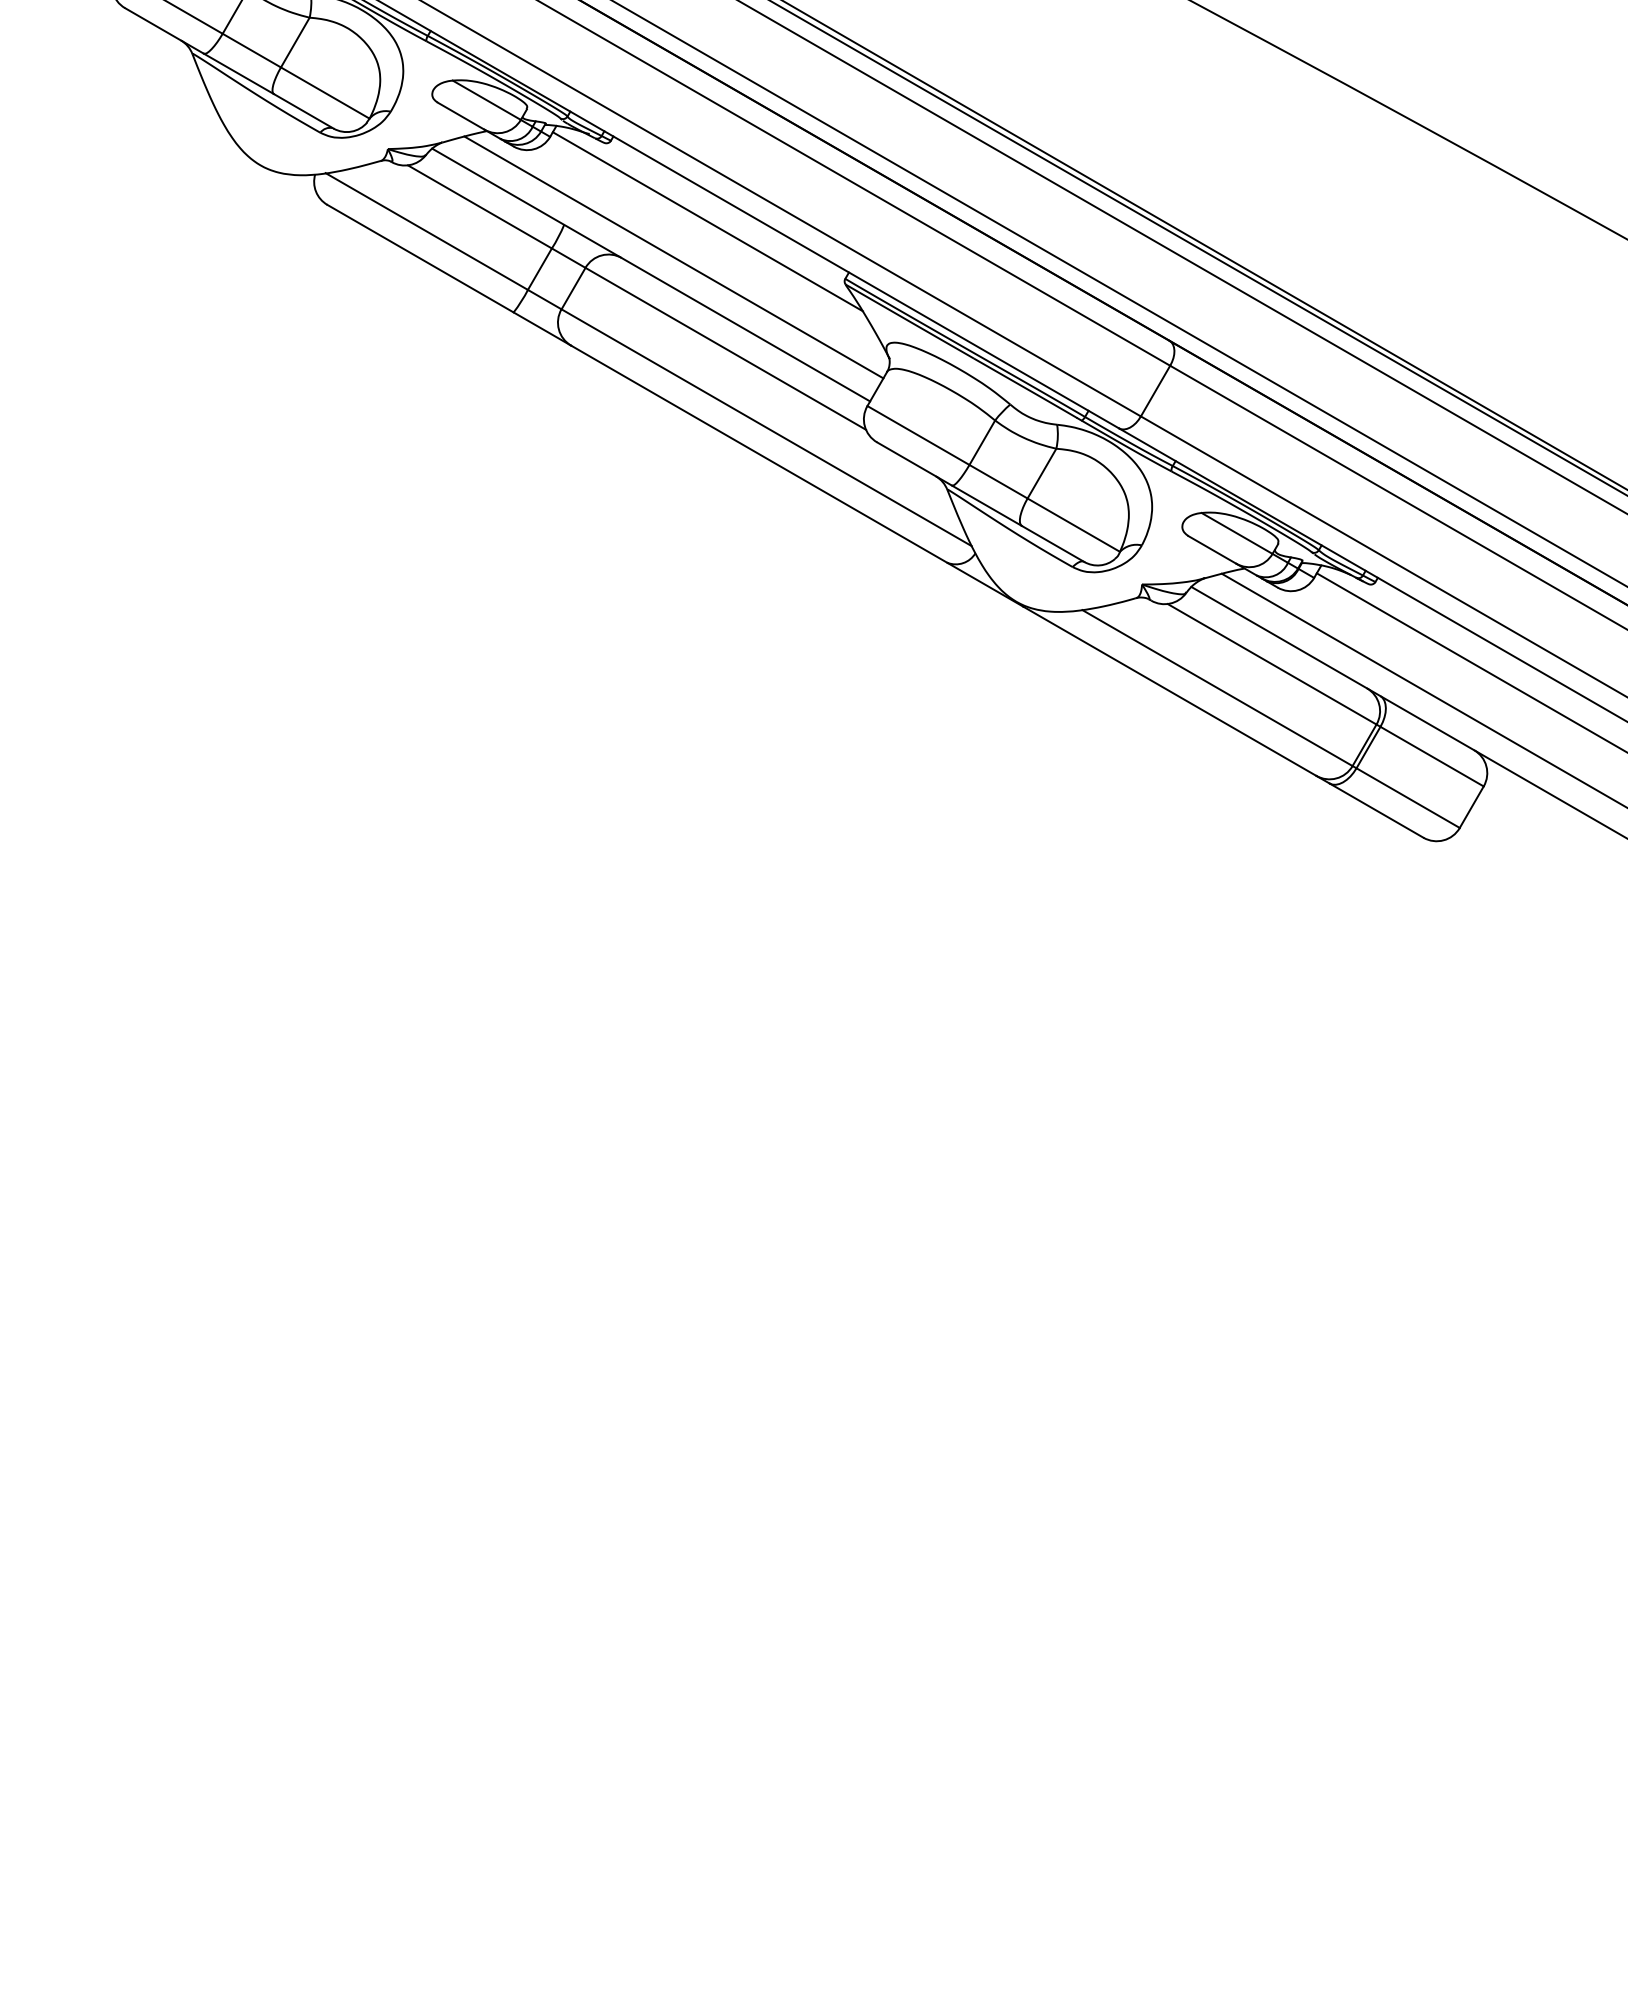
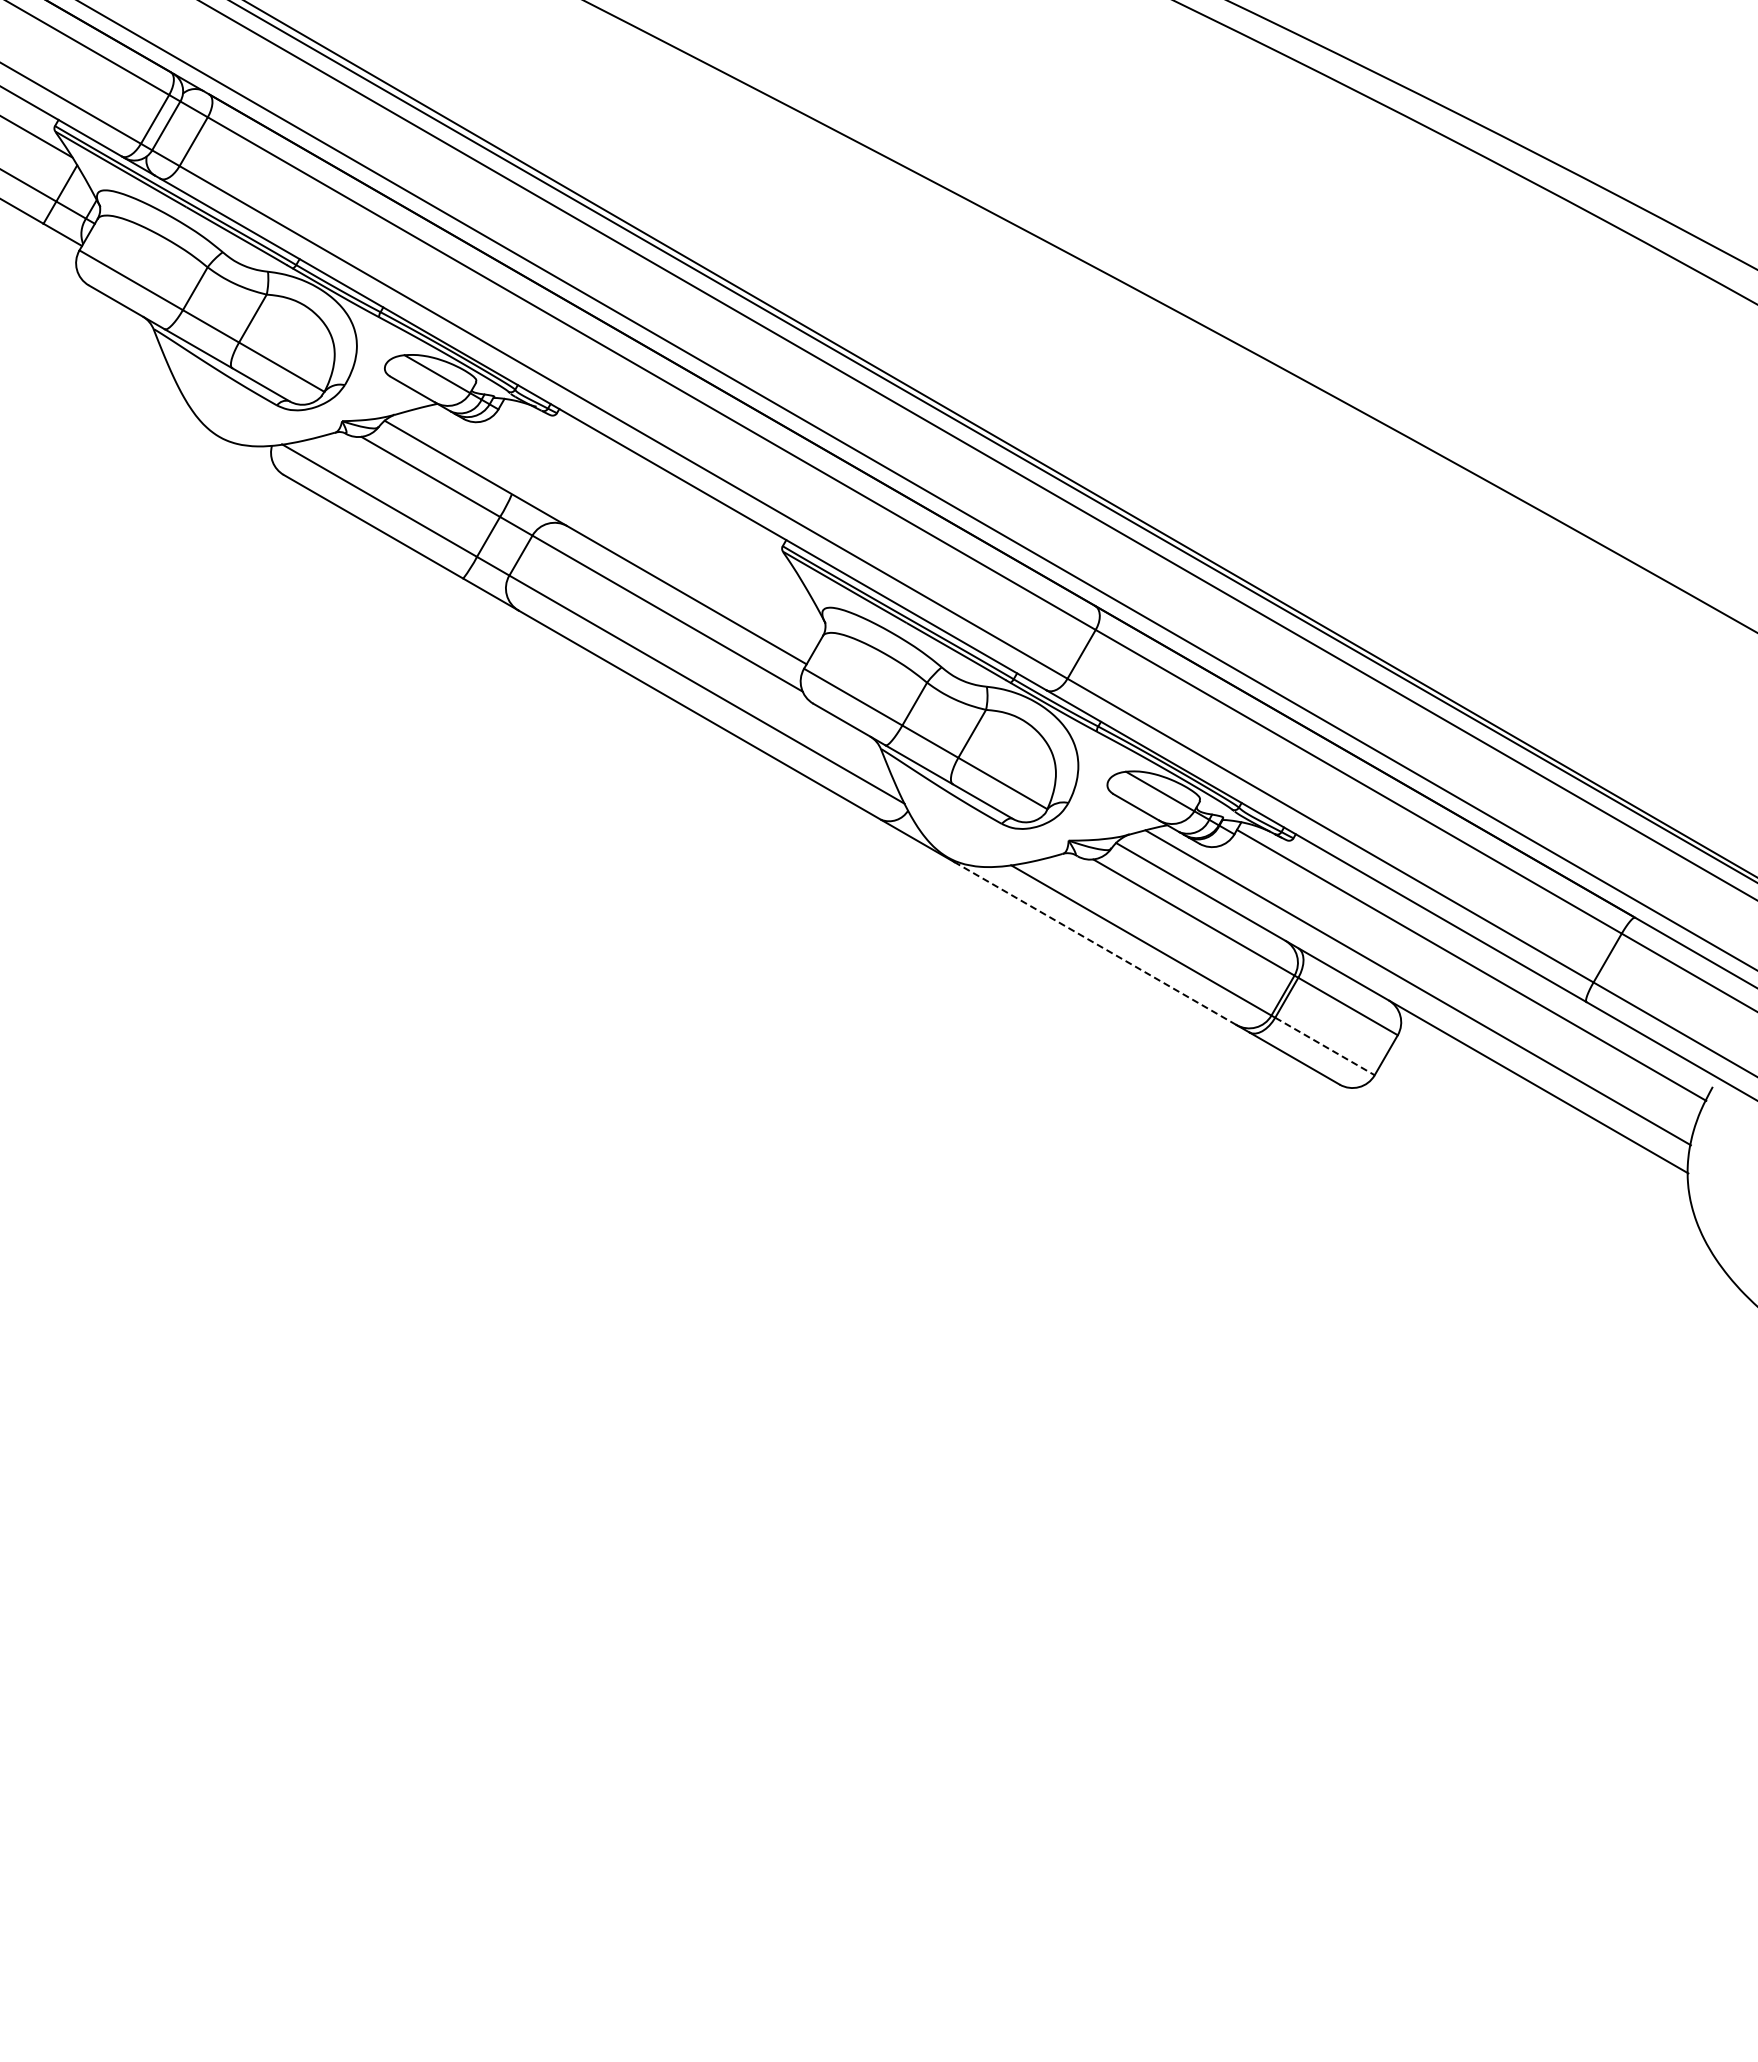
line: (708, 221) -> (650, 490), removed
line: (673, 257) -> (617, 525), removed
line: (1169, 691) -> (1095, 943), solid -> dashed
line: (1408, 798) -> (1325, 1046), solid -> dashed

